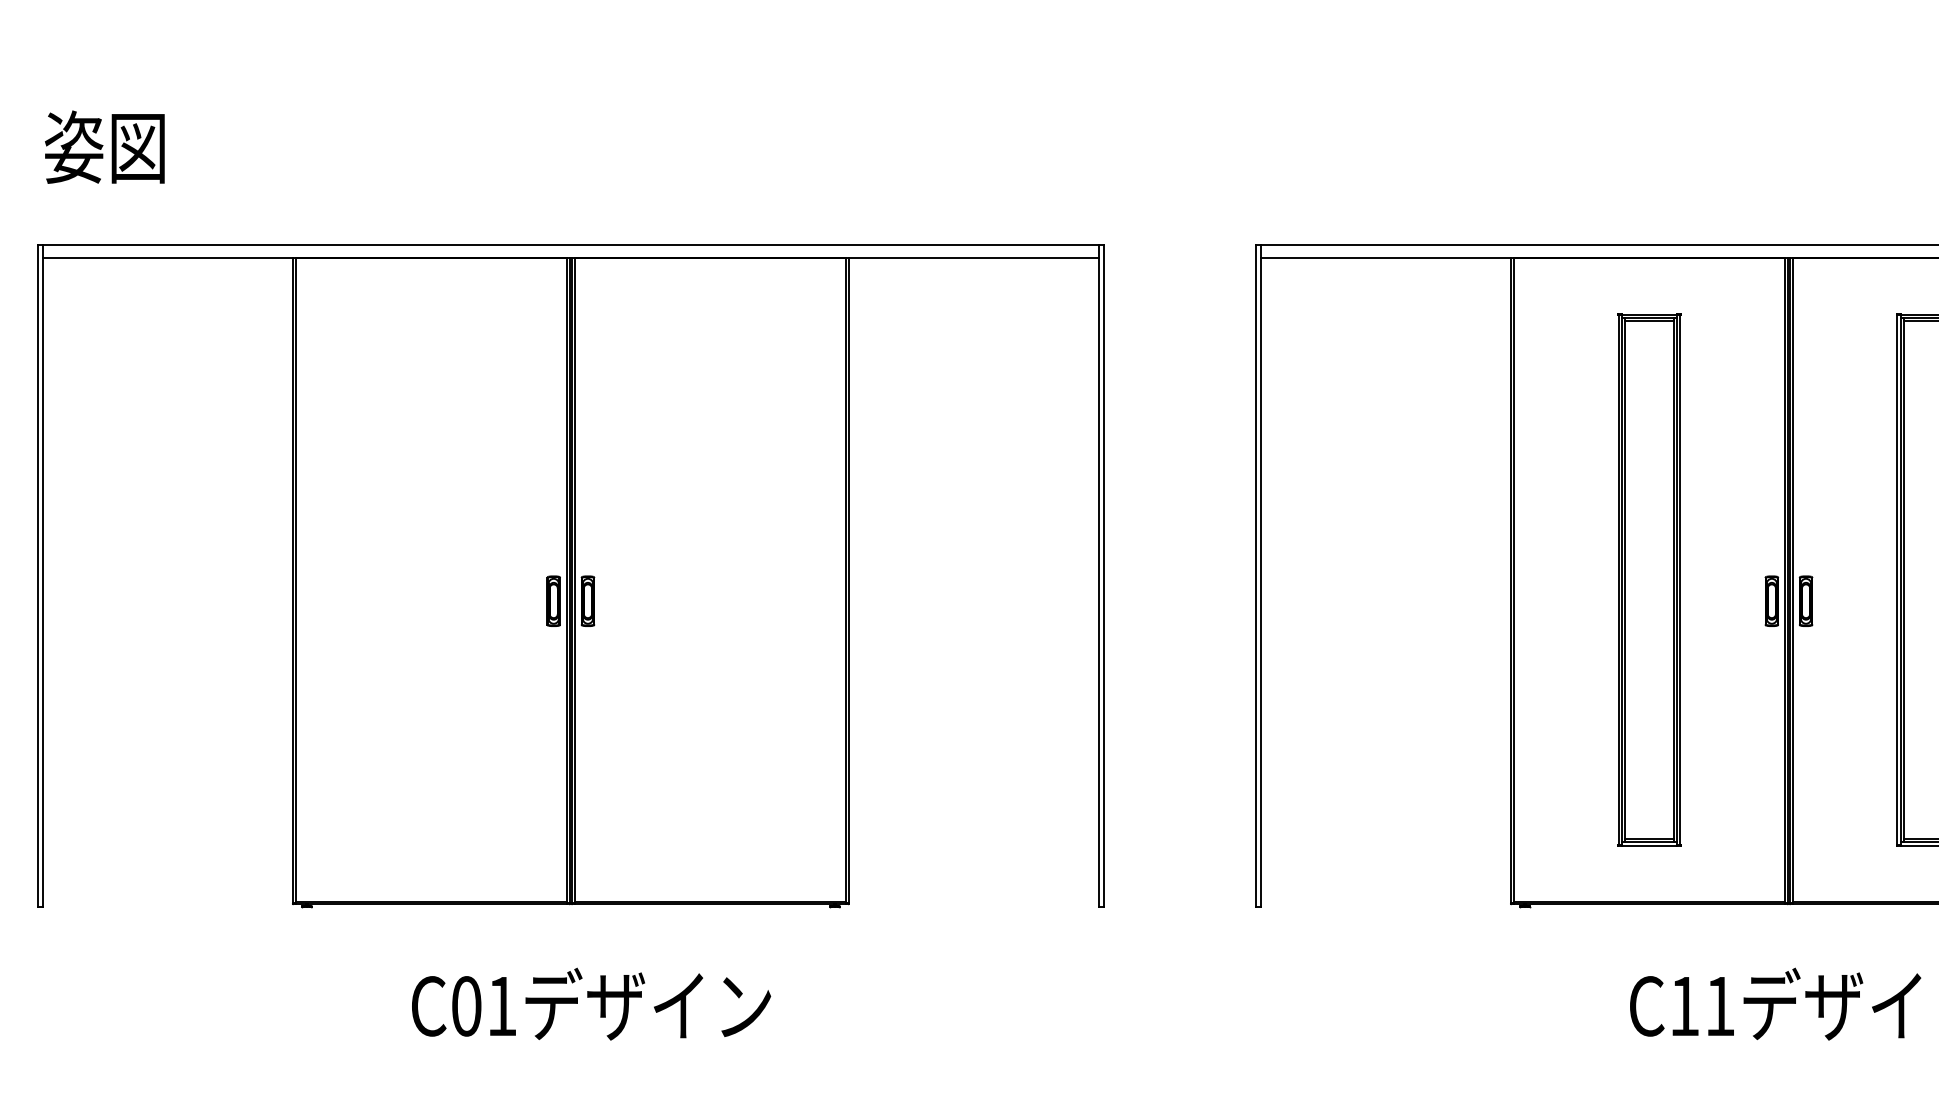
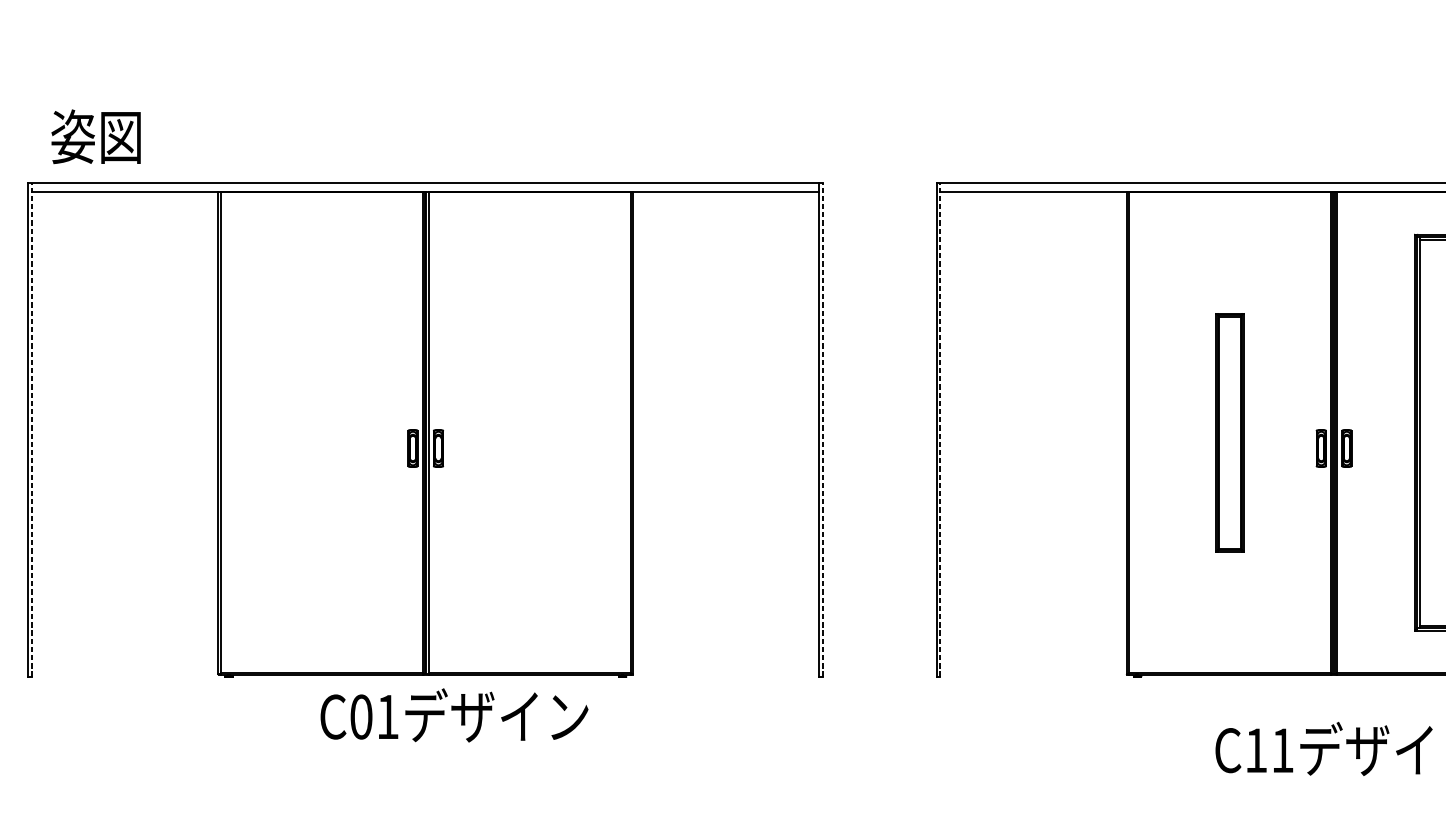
text: (104, 146) -> (95, 136), moved
line: (42, 575) -> (31, 429), solid -> dashed
line: (1103, 575) -> (822, 429), solid -> dashed
line: (1261, 575) -> (940, 429), solid -> dashed
part: (1649, 579) -> (1230, 432), size x0.6
text: (591, 1003) -> (454, 714), moved

